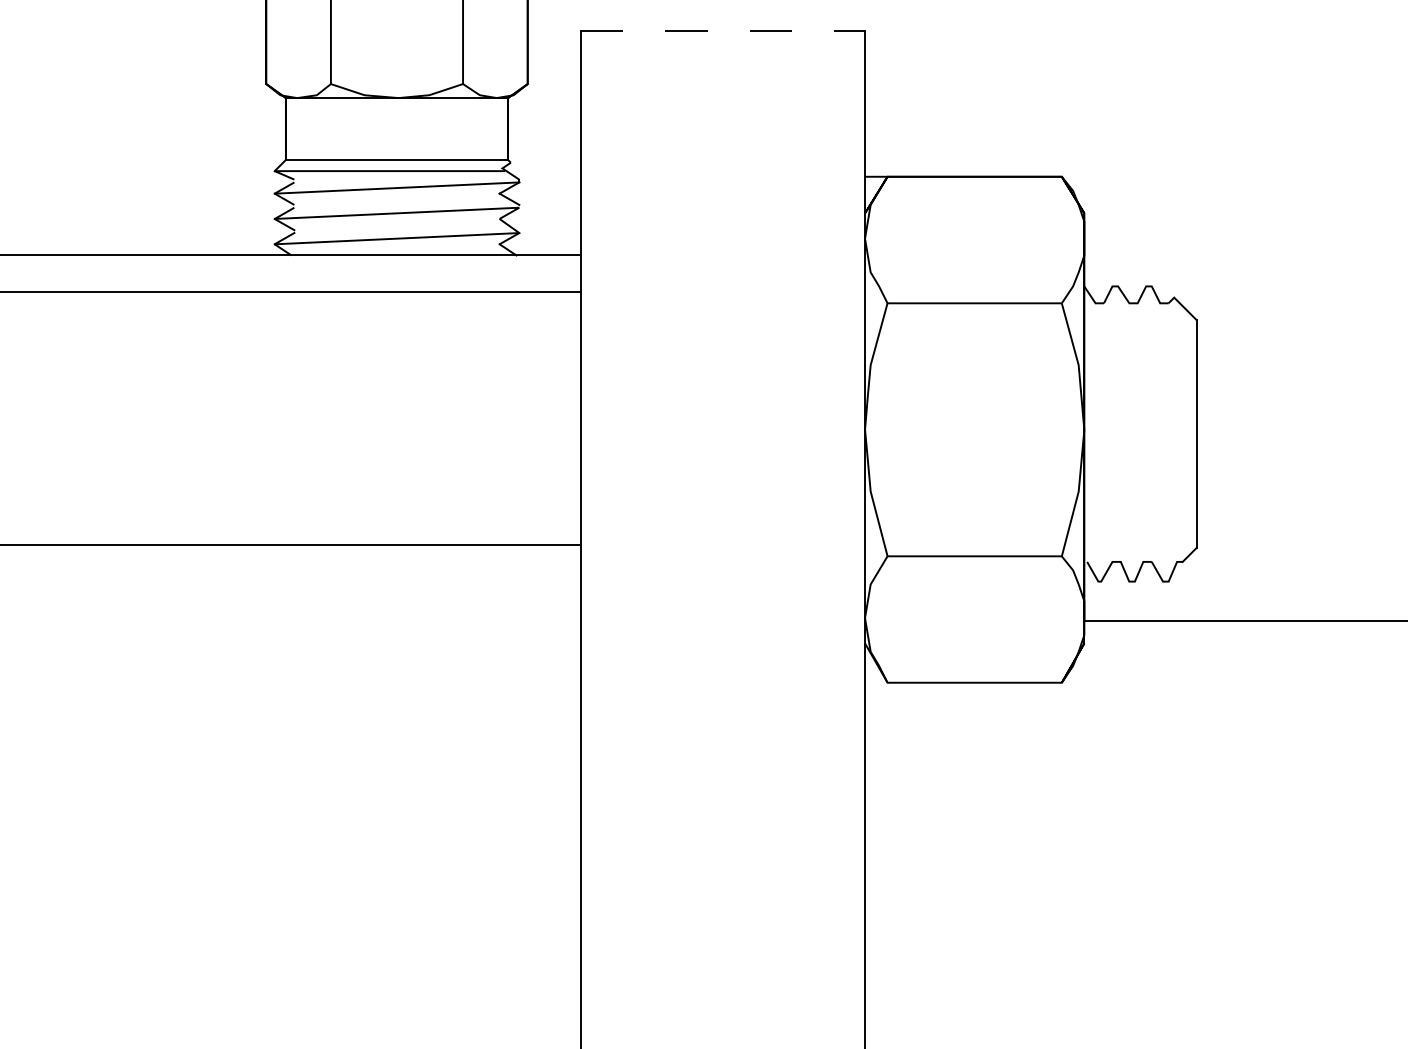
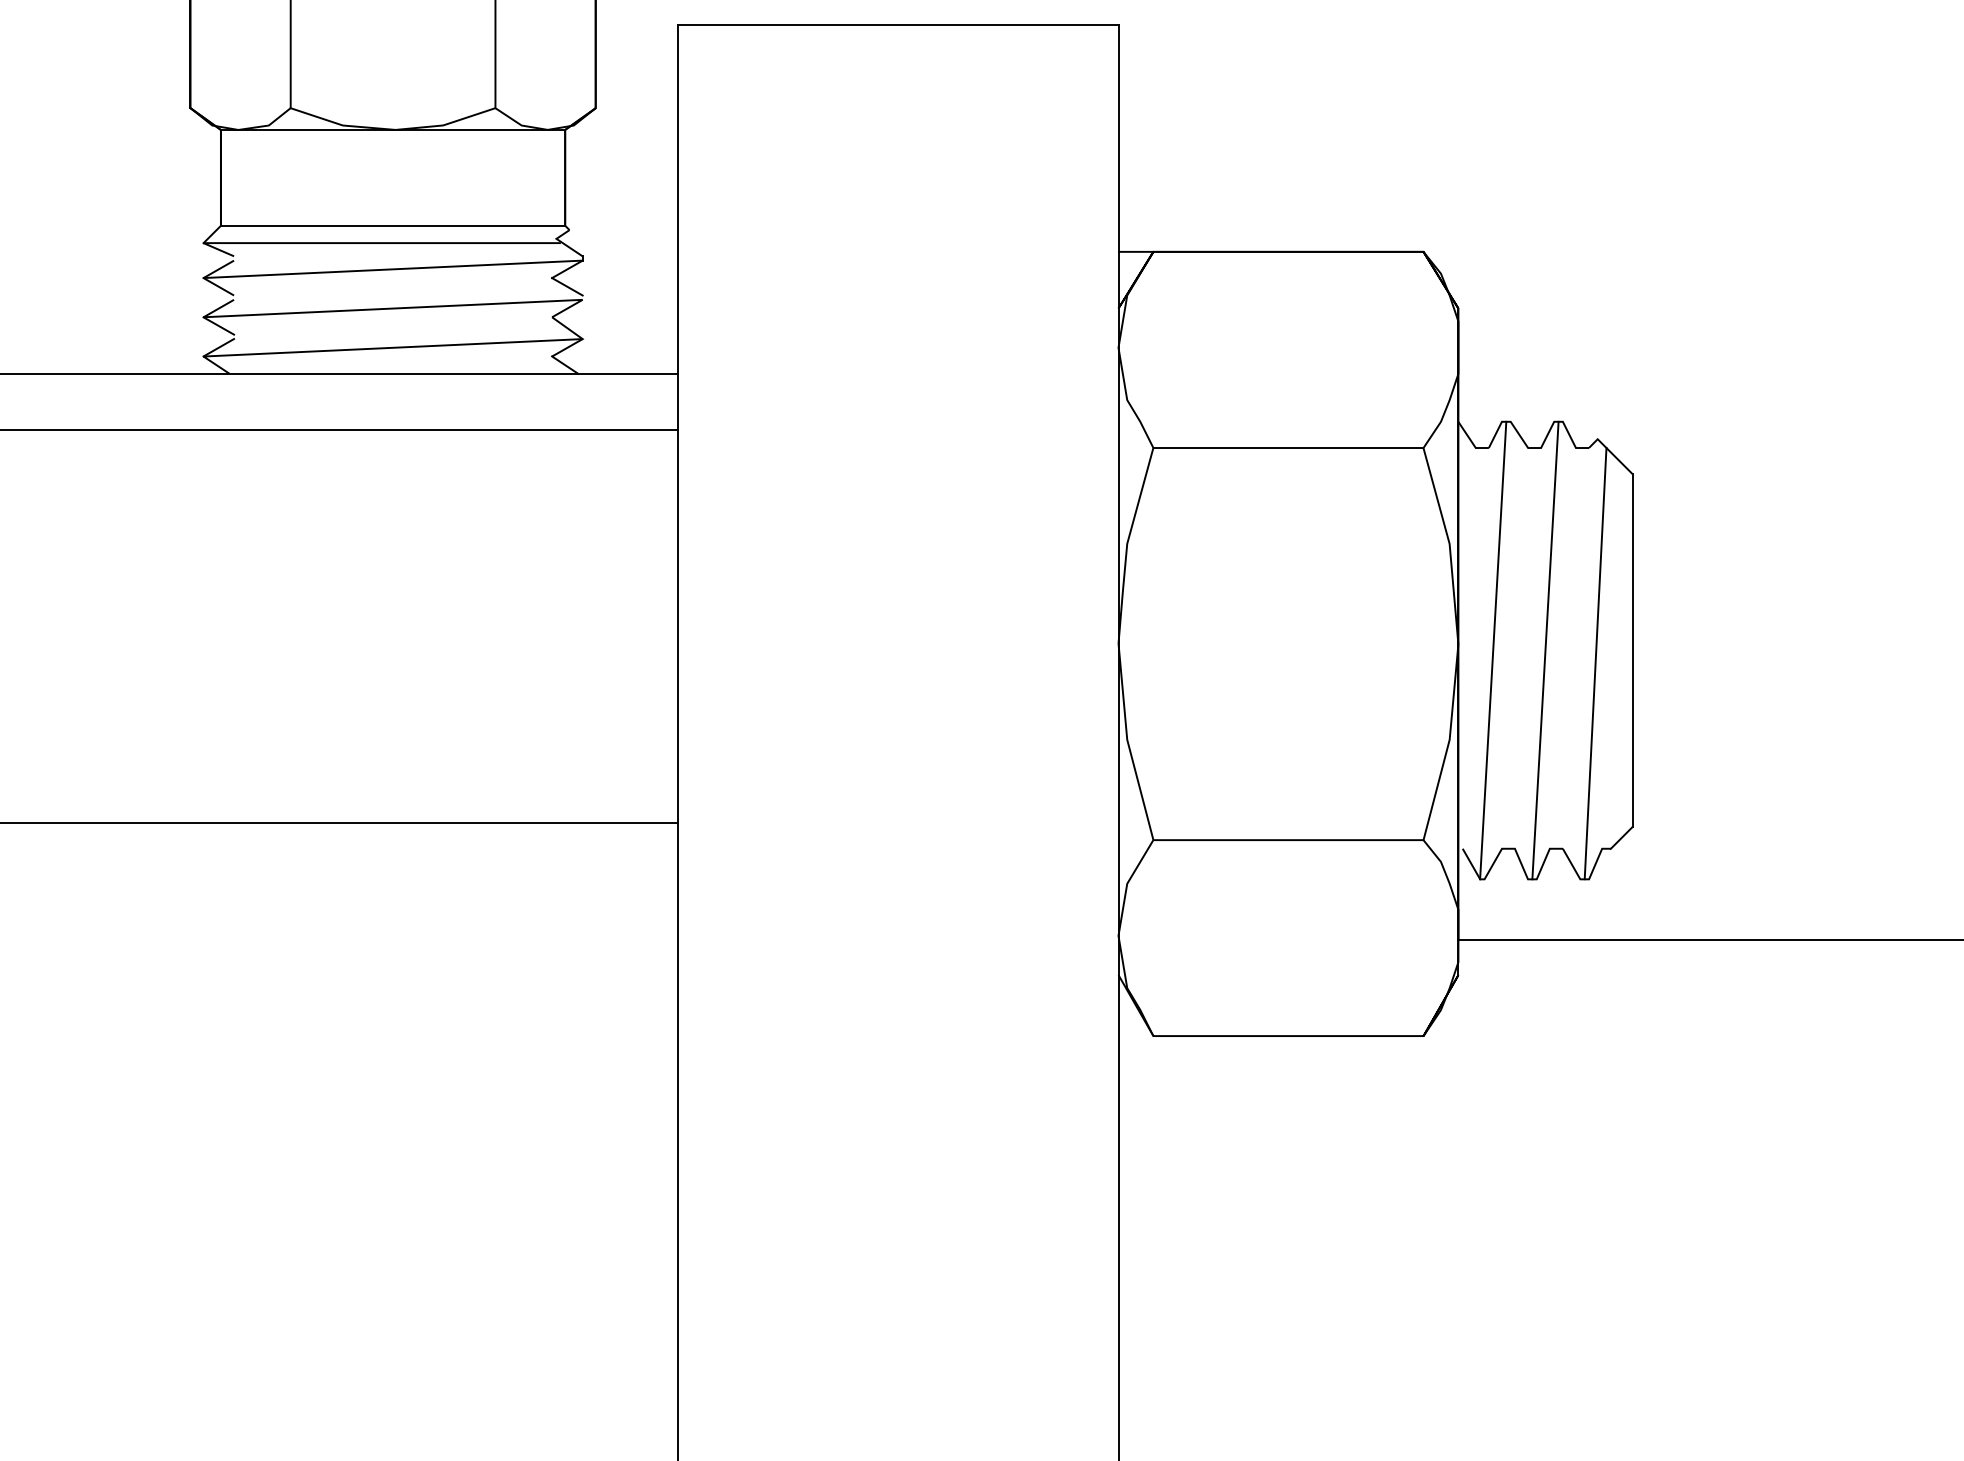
line: (723, 30) -> (899, 25), dashed -> solid
line: (1106, 433) -> (1492, 649), added
line: (1140, 433) -> (1545, 649), added
line: (1172, 442) -> (1595, 663), added

